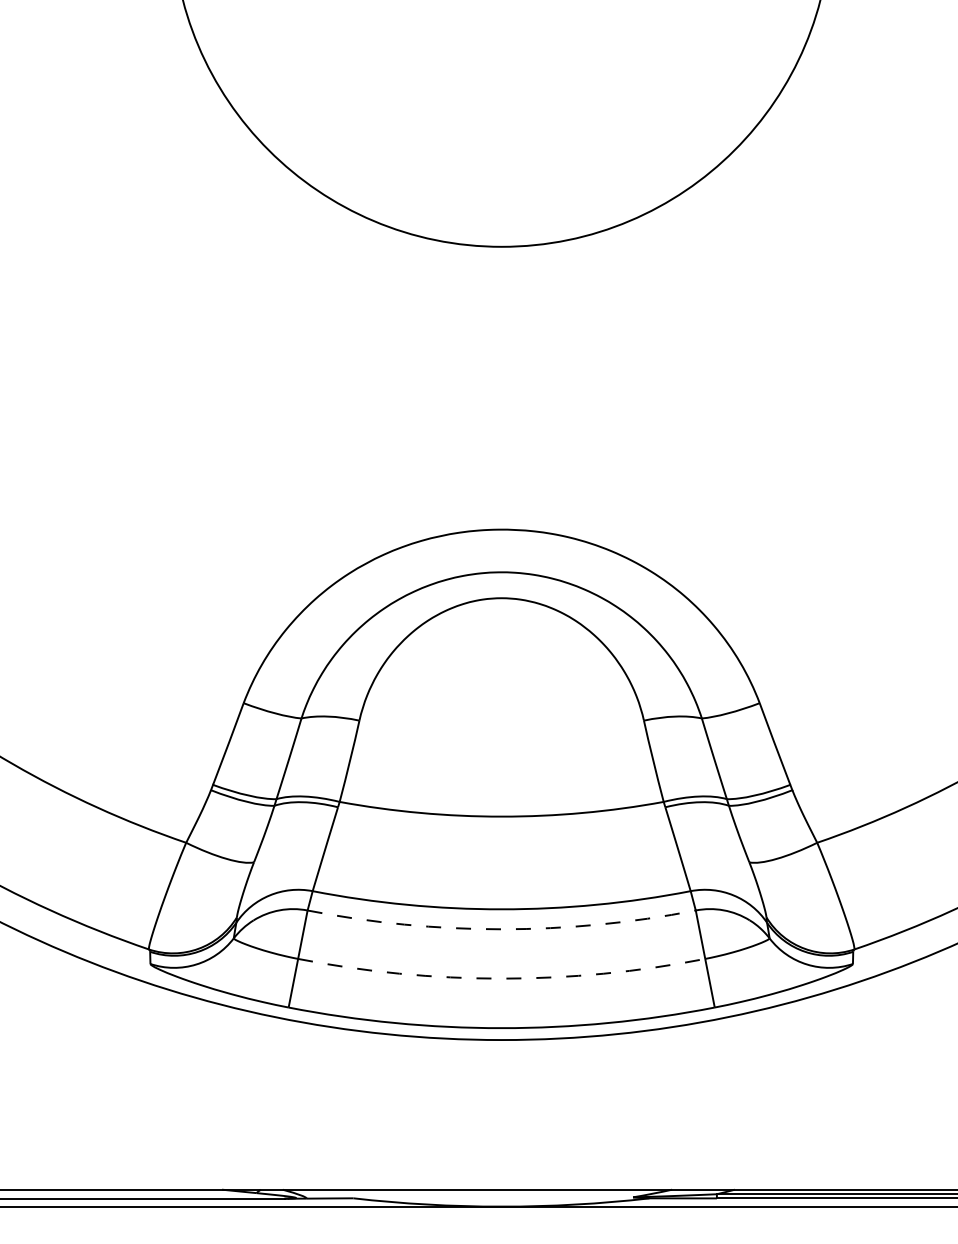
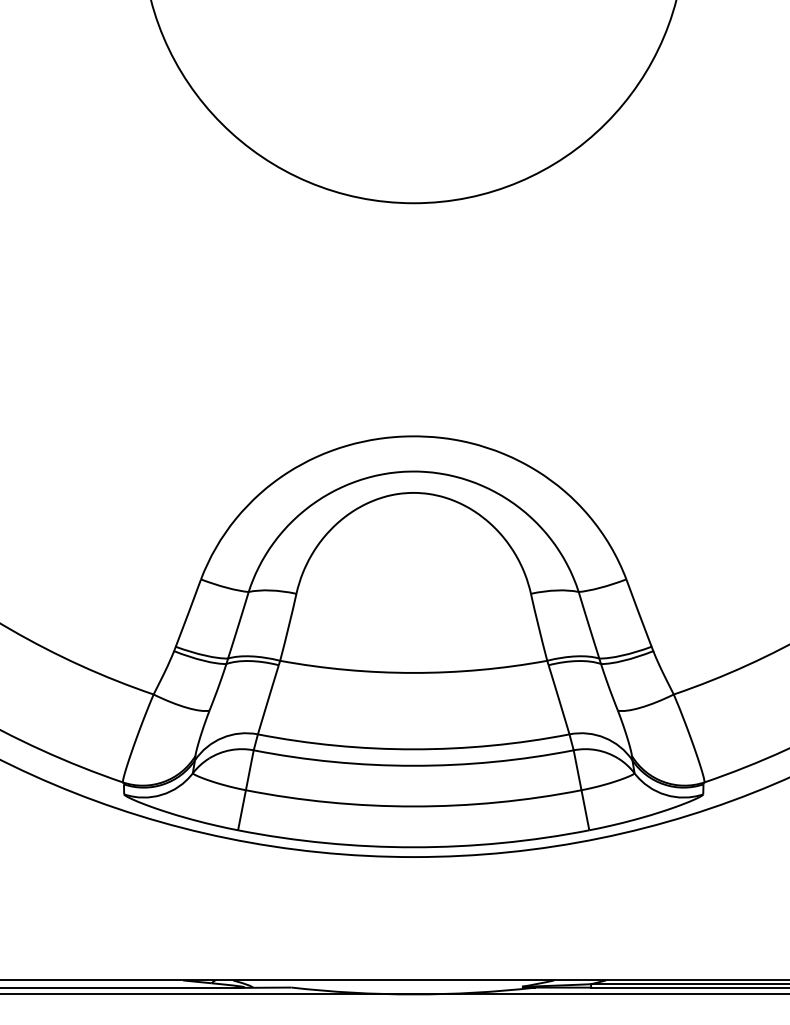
arc: (501, 929) -> (413, 765), dashed -> solid
arc: (501, 978) -> (413, 806), dashed -> solid

